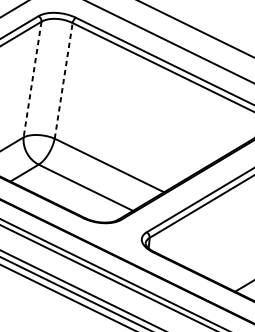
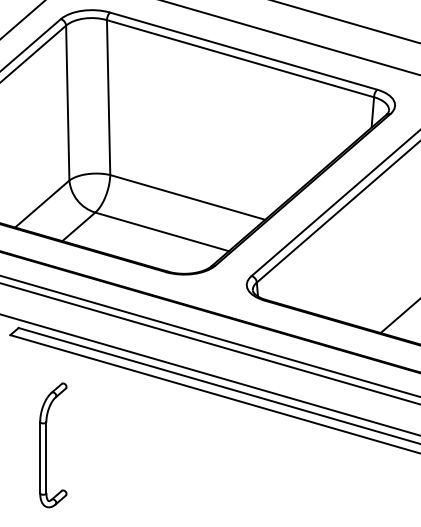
line: (32, 79) -> (67, 103), dashed -> solid
line: (63, 80) -> (108, 97), dashed -> solid

